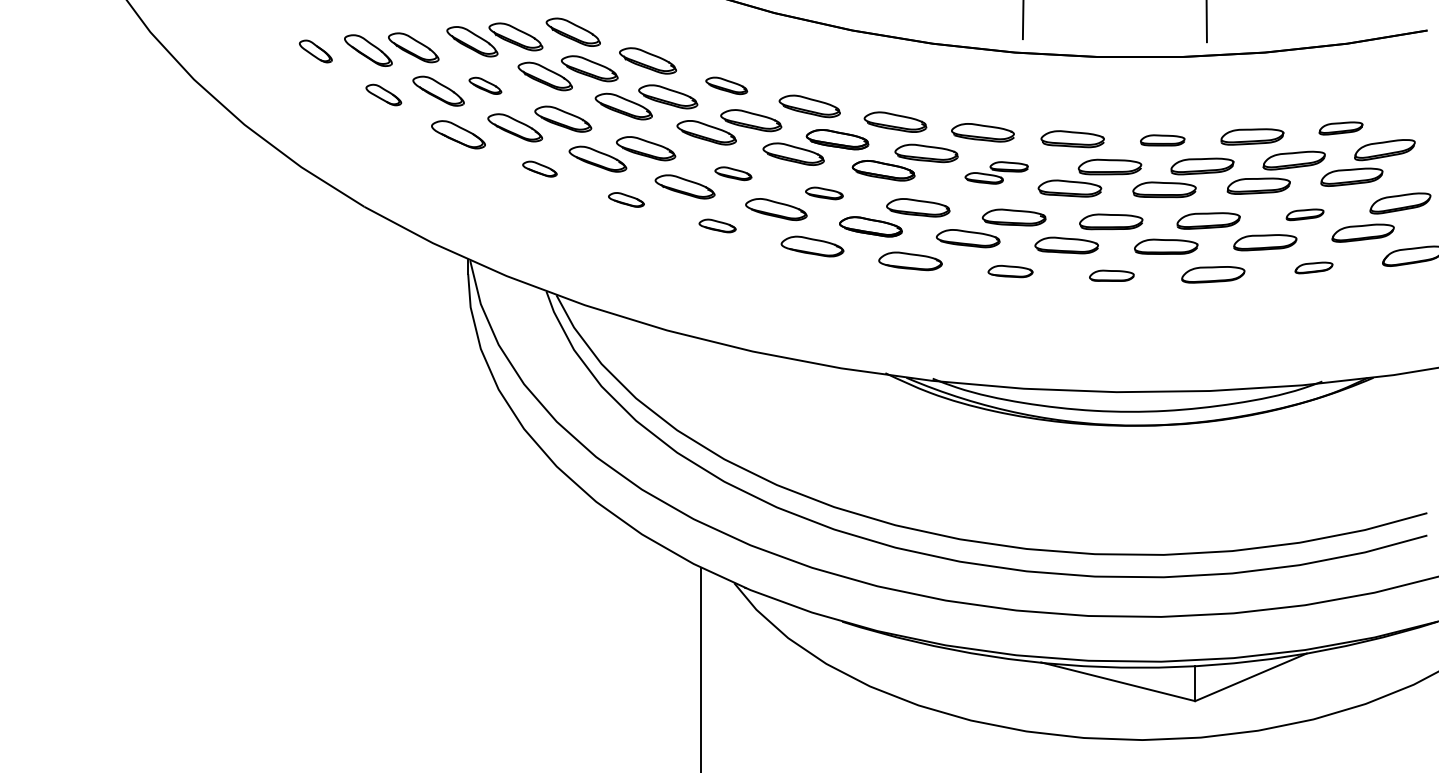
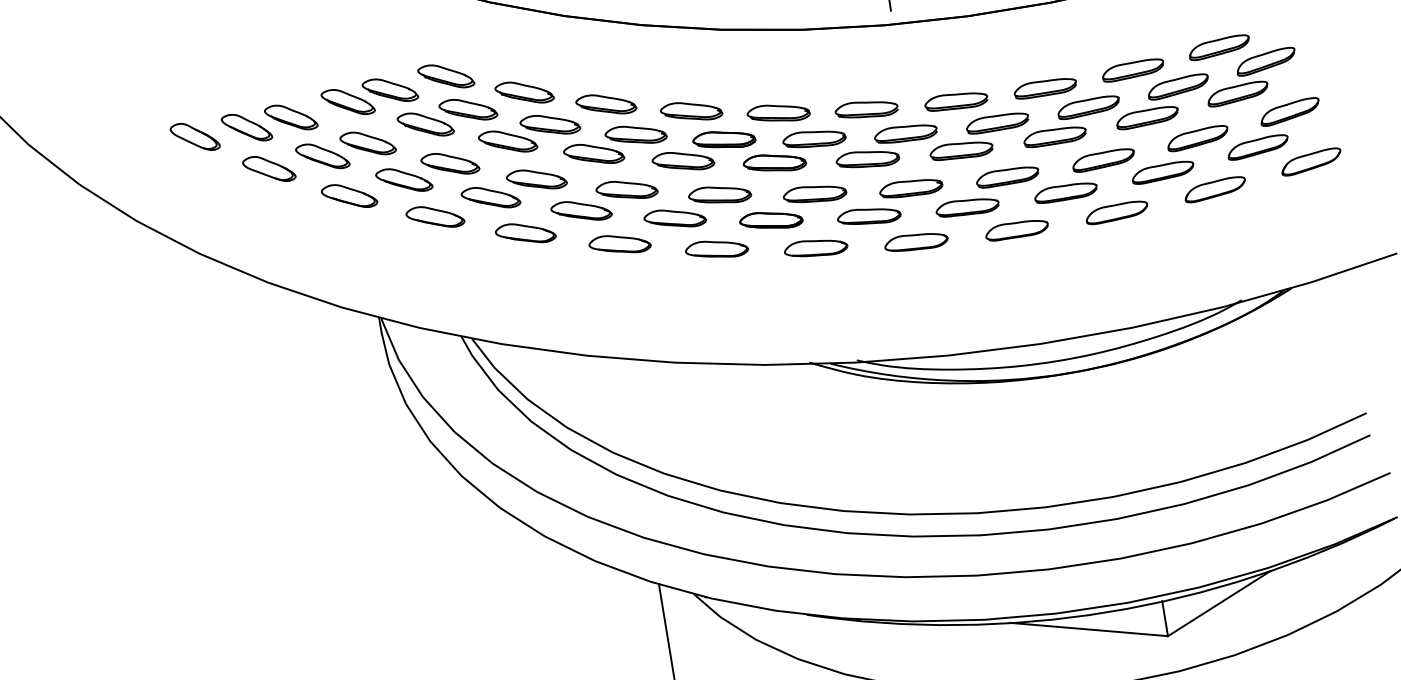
part: (315, 51) -> (194, 137), size x1.43
part: (485, 85) -> (368, 143), size x1.67
part: (726, 85) -> (605, 104), size x1.43
part: (383, 94) -> (268, 168), size x1.43
part: (1340, 128) -> (1218, 47), size x1.43
part: (1162, 140) -> (1045, 88), size x1.43
part: (539, 168) -> (434, 216), size x1.67
part: (996, 172) -> (886, 146), size x1.67
part: (733, 173) -> (627, 190), size x1.67
part: (824, 193) -> (720, 195), size x1.67
part: (626, 199) -> (525, 233), size x1.67
part: (1304, 214) -> (1197, 138), size x1.67
part: (717, 225) -> (619, 243), size x1.67
part: (1313, 267) -> (1214, 189), size x1.67
part: (1010, 271) -> (916, 242), size x1.43
part: (1111, 275) -> (1016, 229), size x1.43

